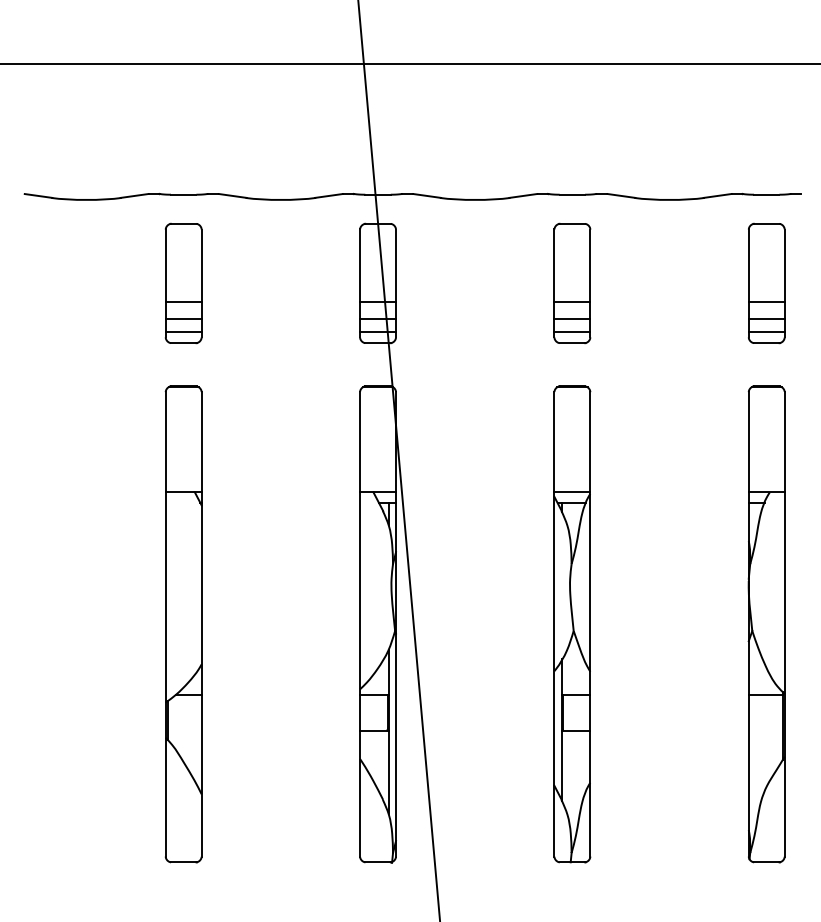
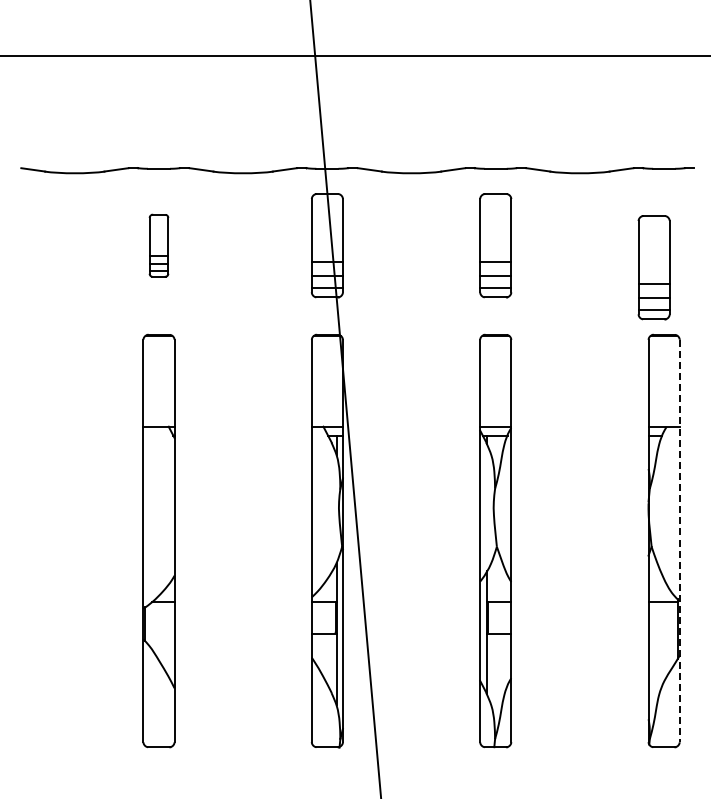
part: (183, 283) -> (158, 245), size x0.6
part: (765, 283) -> (653, 267), moved
line: (784, 624) -> (679, 541), solid -> dashed

